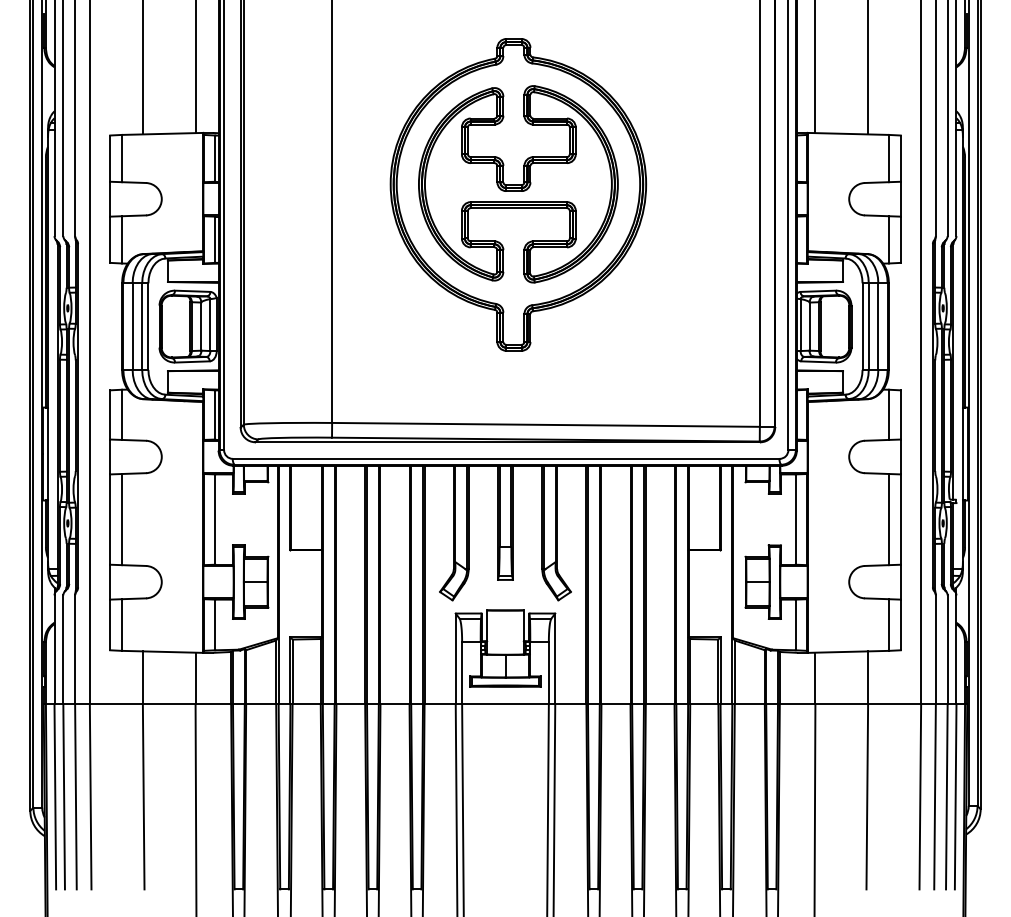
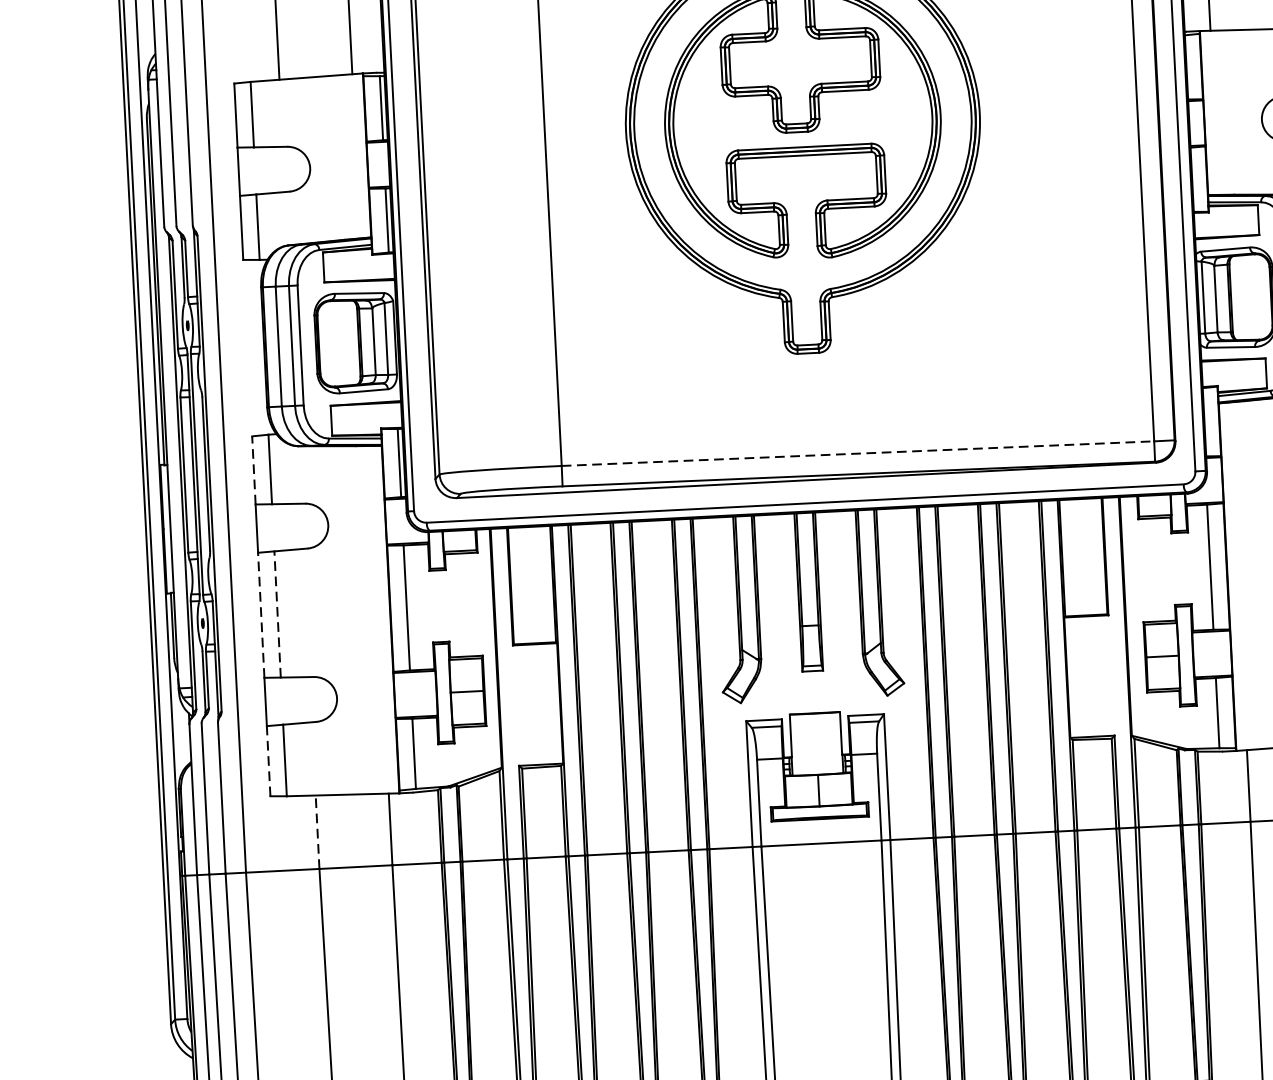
line: (110, 414) -> (254, 469), solid -> dashed
line: (546, 424) -> (858, 453), solid -> dashed
line: (110, 519) -> (261, 615), solid -> dashed
line: (122, 519) -> (278, 614), solid -> dashed
line: (110, 624) -> (269, 760), solid -> dashed
line: (142, 677) -> (317, 831), solid -> dashed

